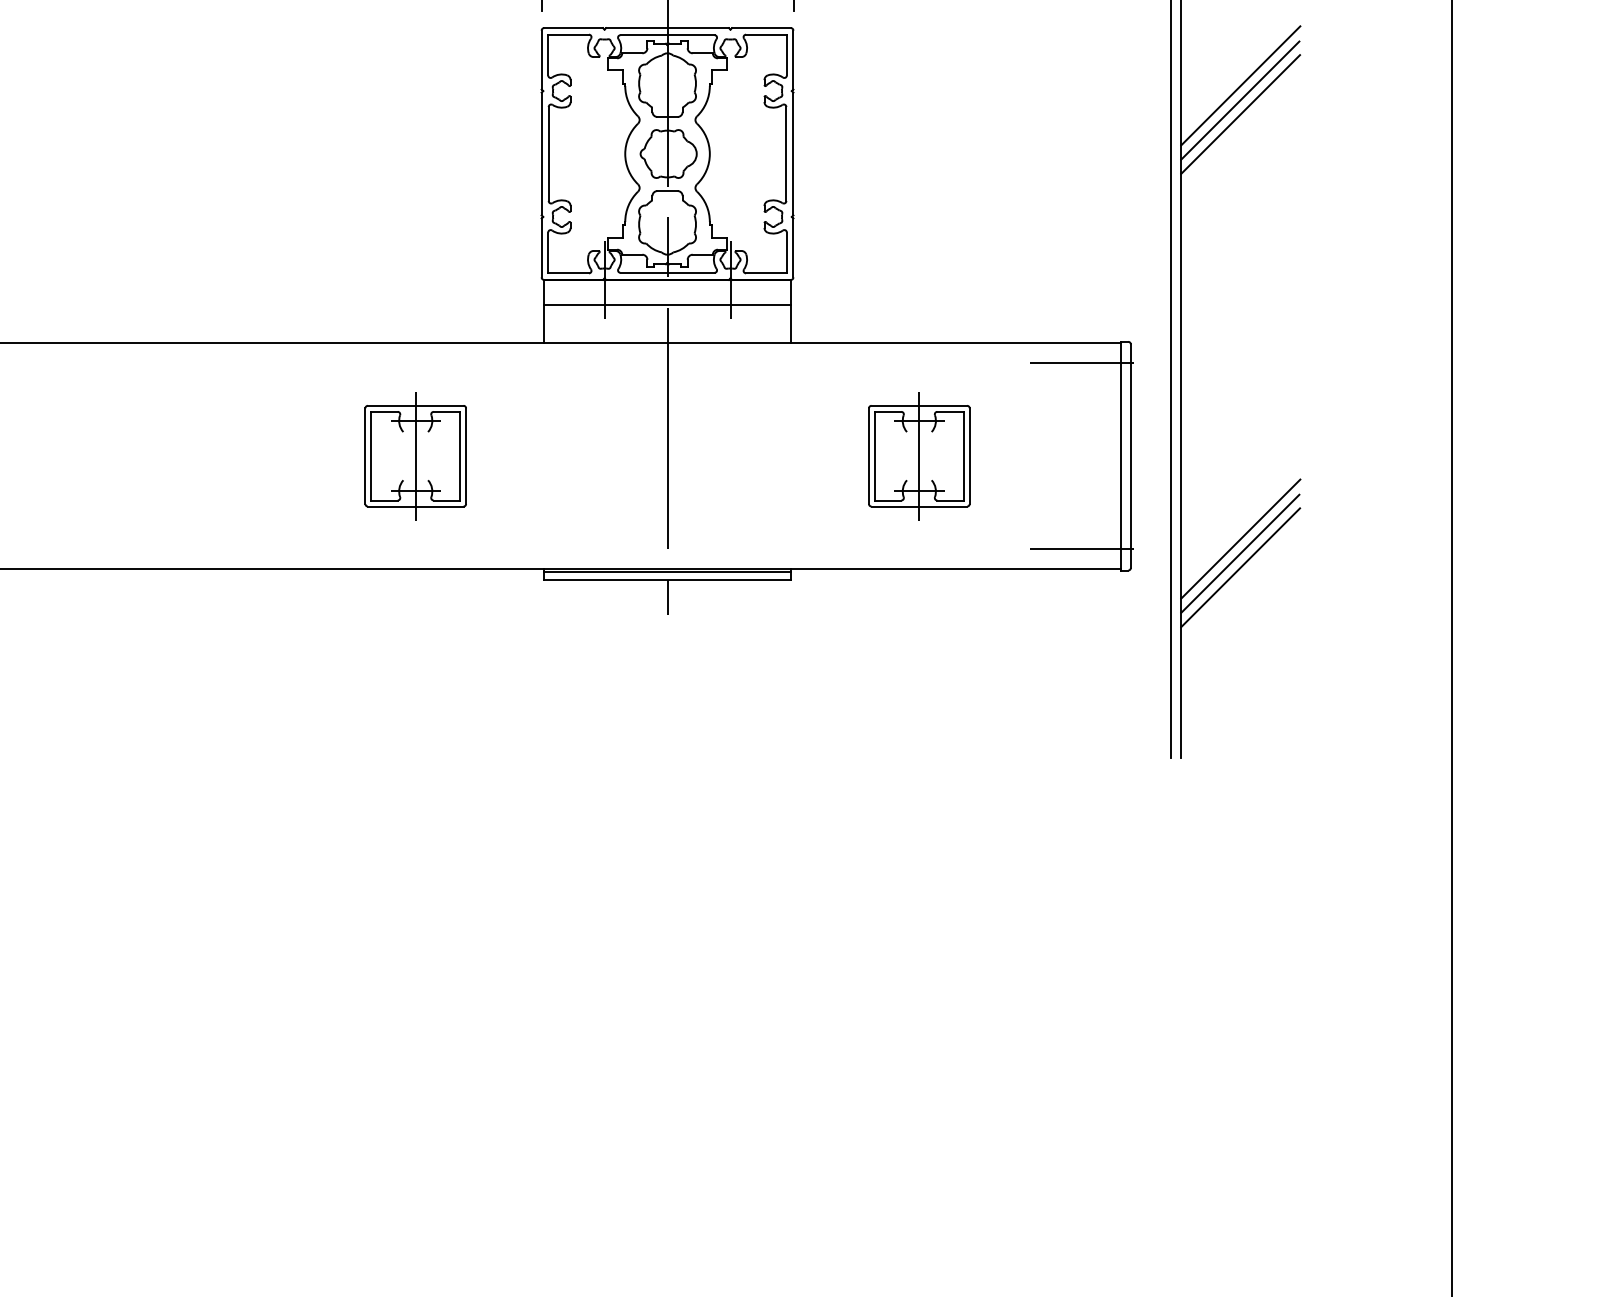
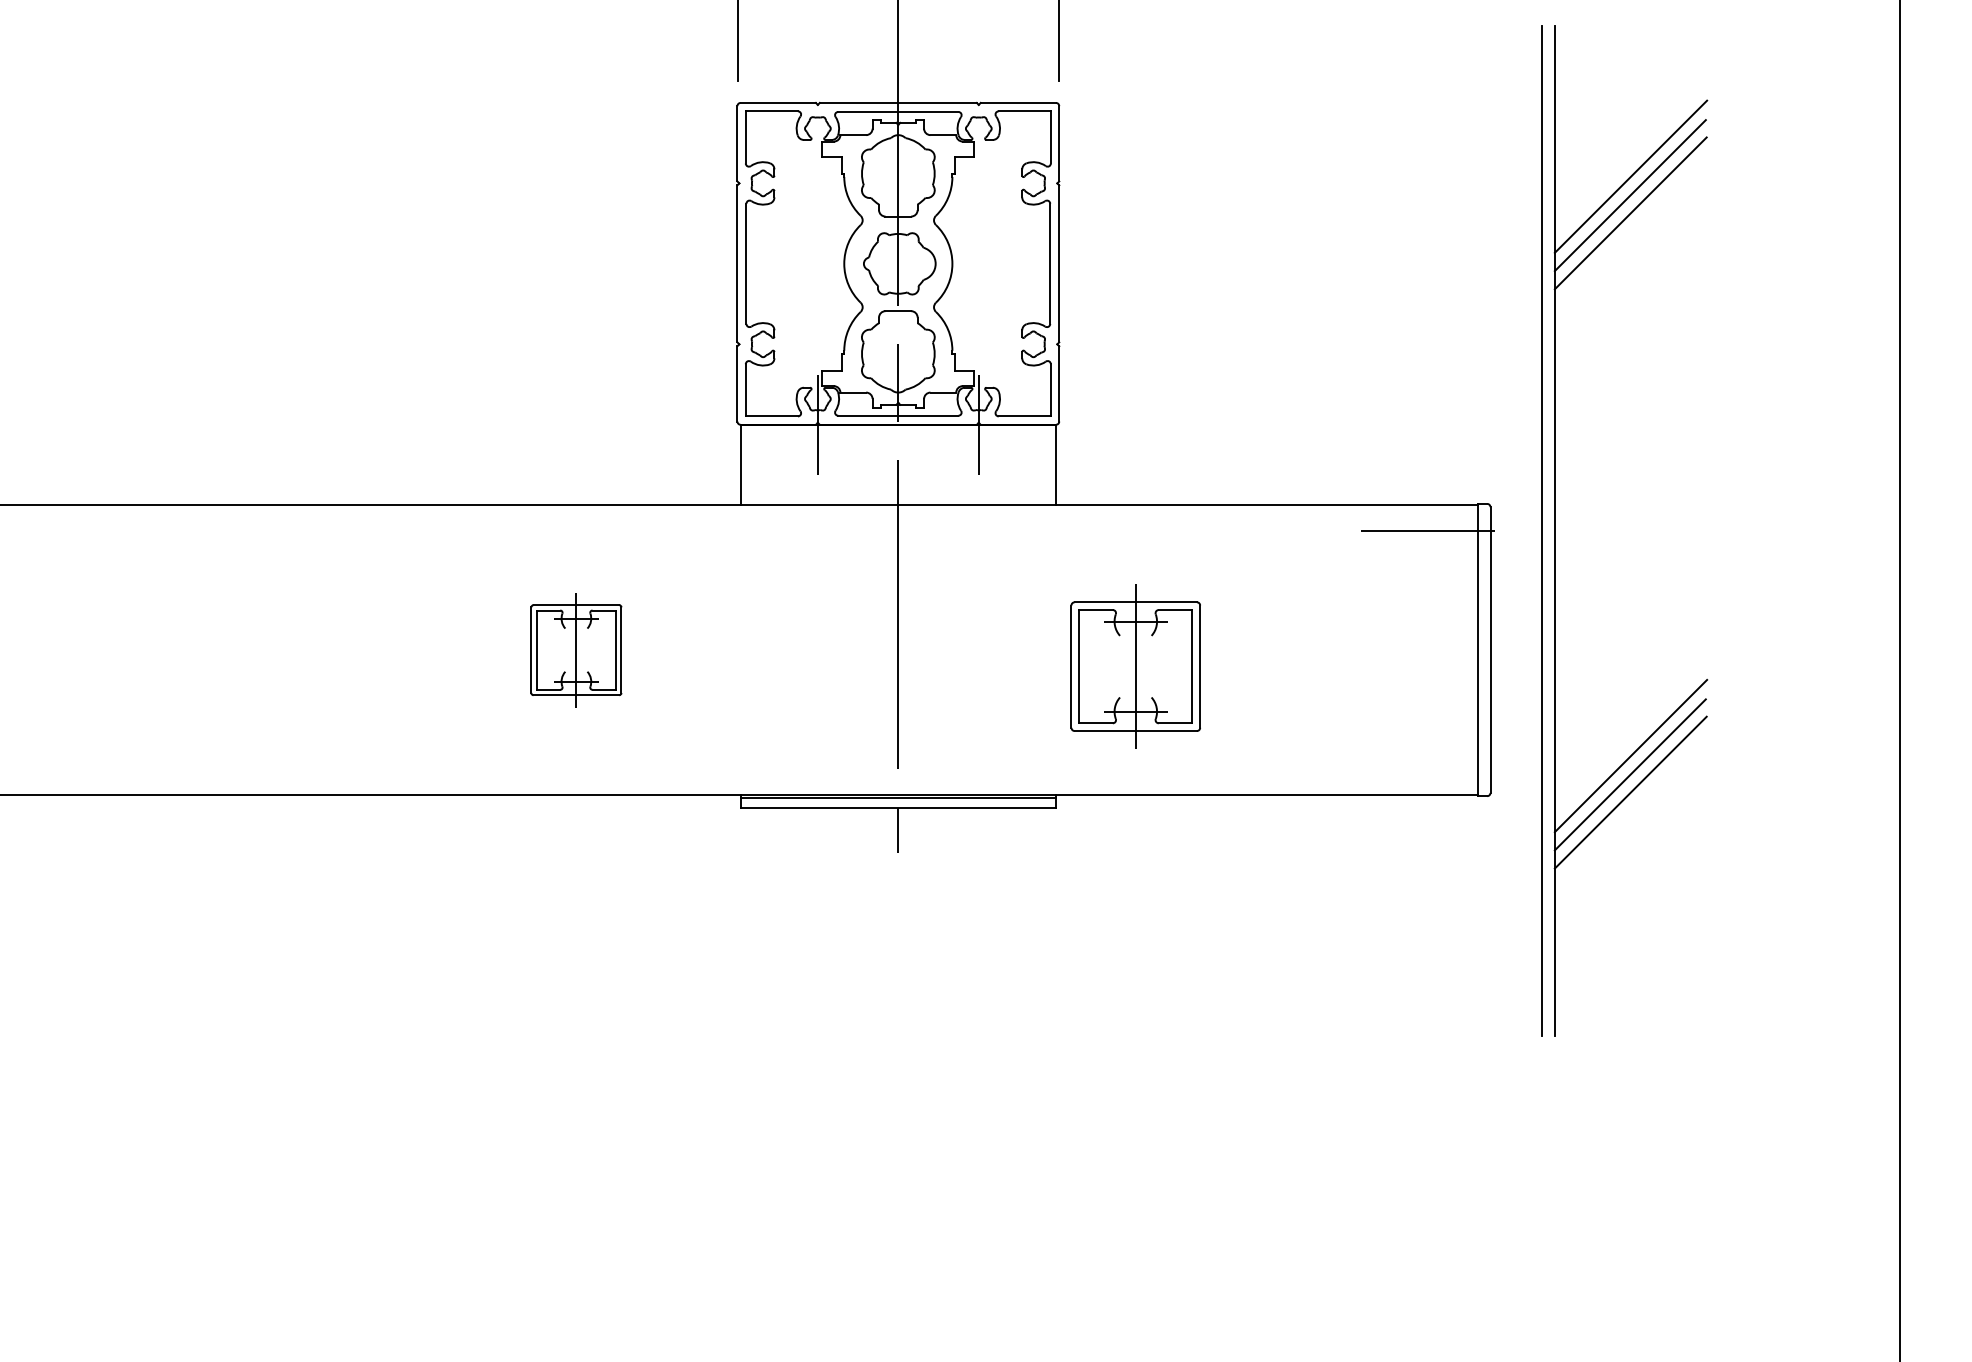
line: (667, 305) -> (898, 457), removed
part: (415, 456) -> (576, 650), size x0.7
part: (919, 456) -> (1135, 667), moved
line: (1081, 549) -> (1427, 769), removed

